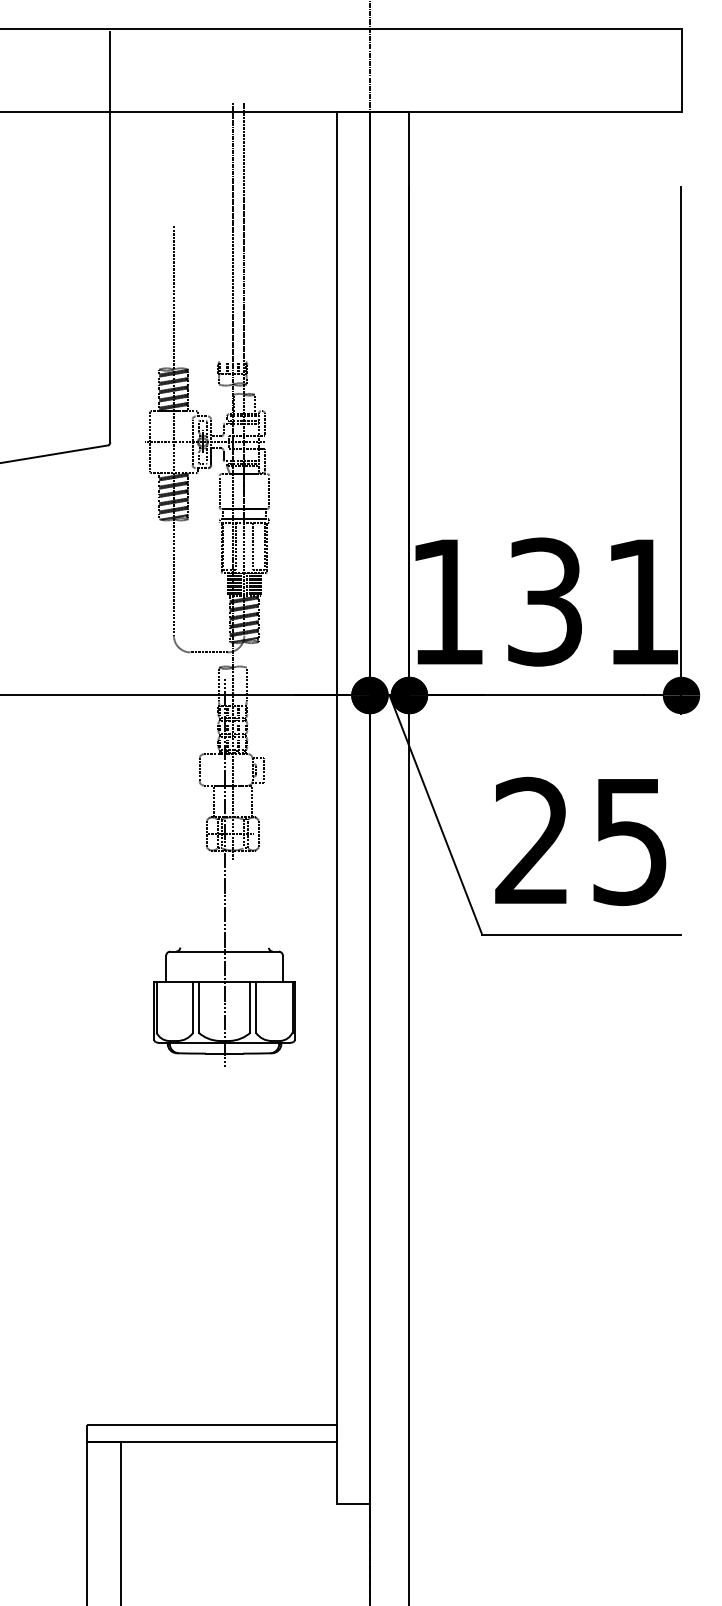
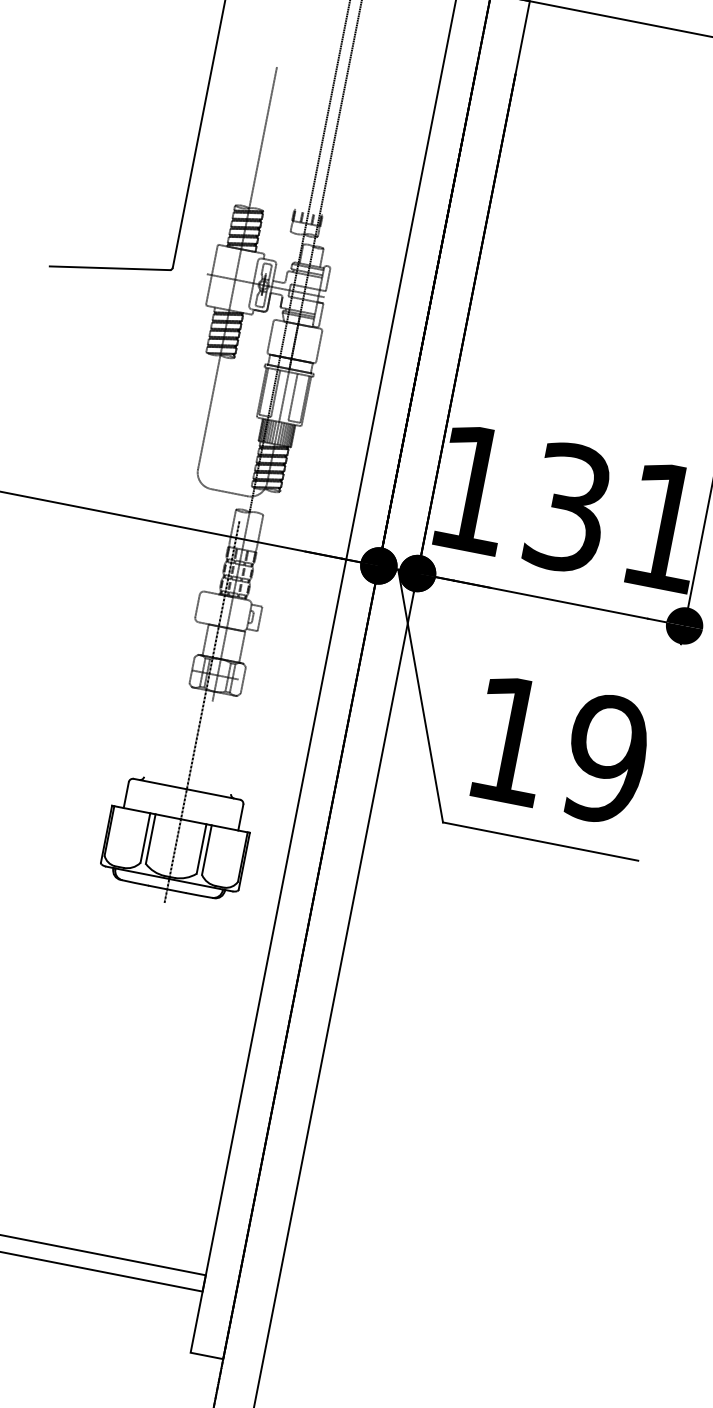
text: (581, 840) -> (558, 748), 25 -> 19

